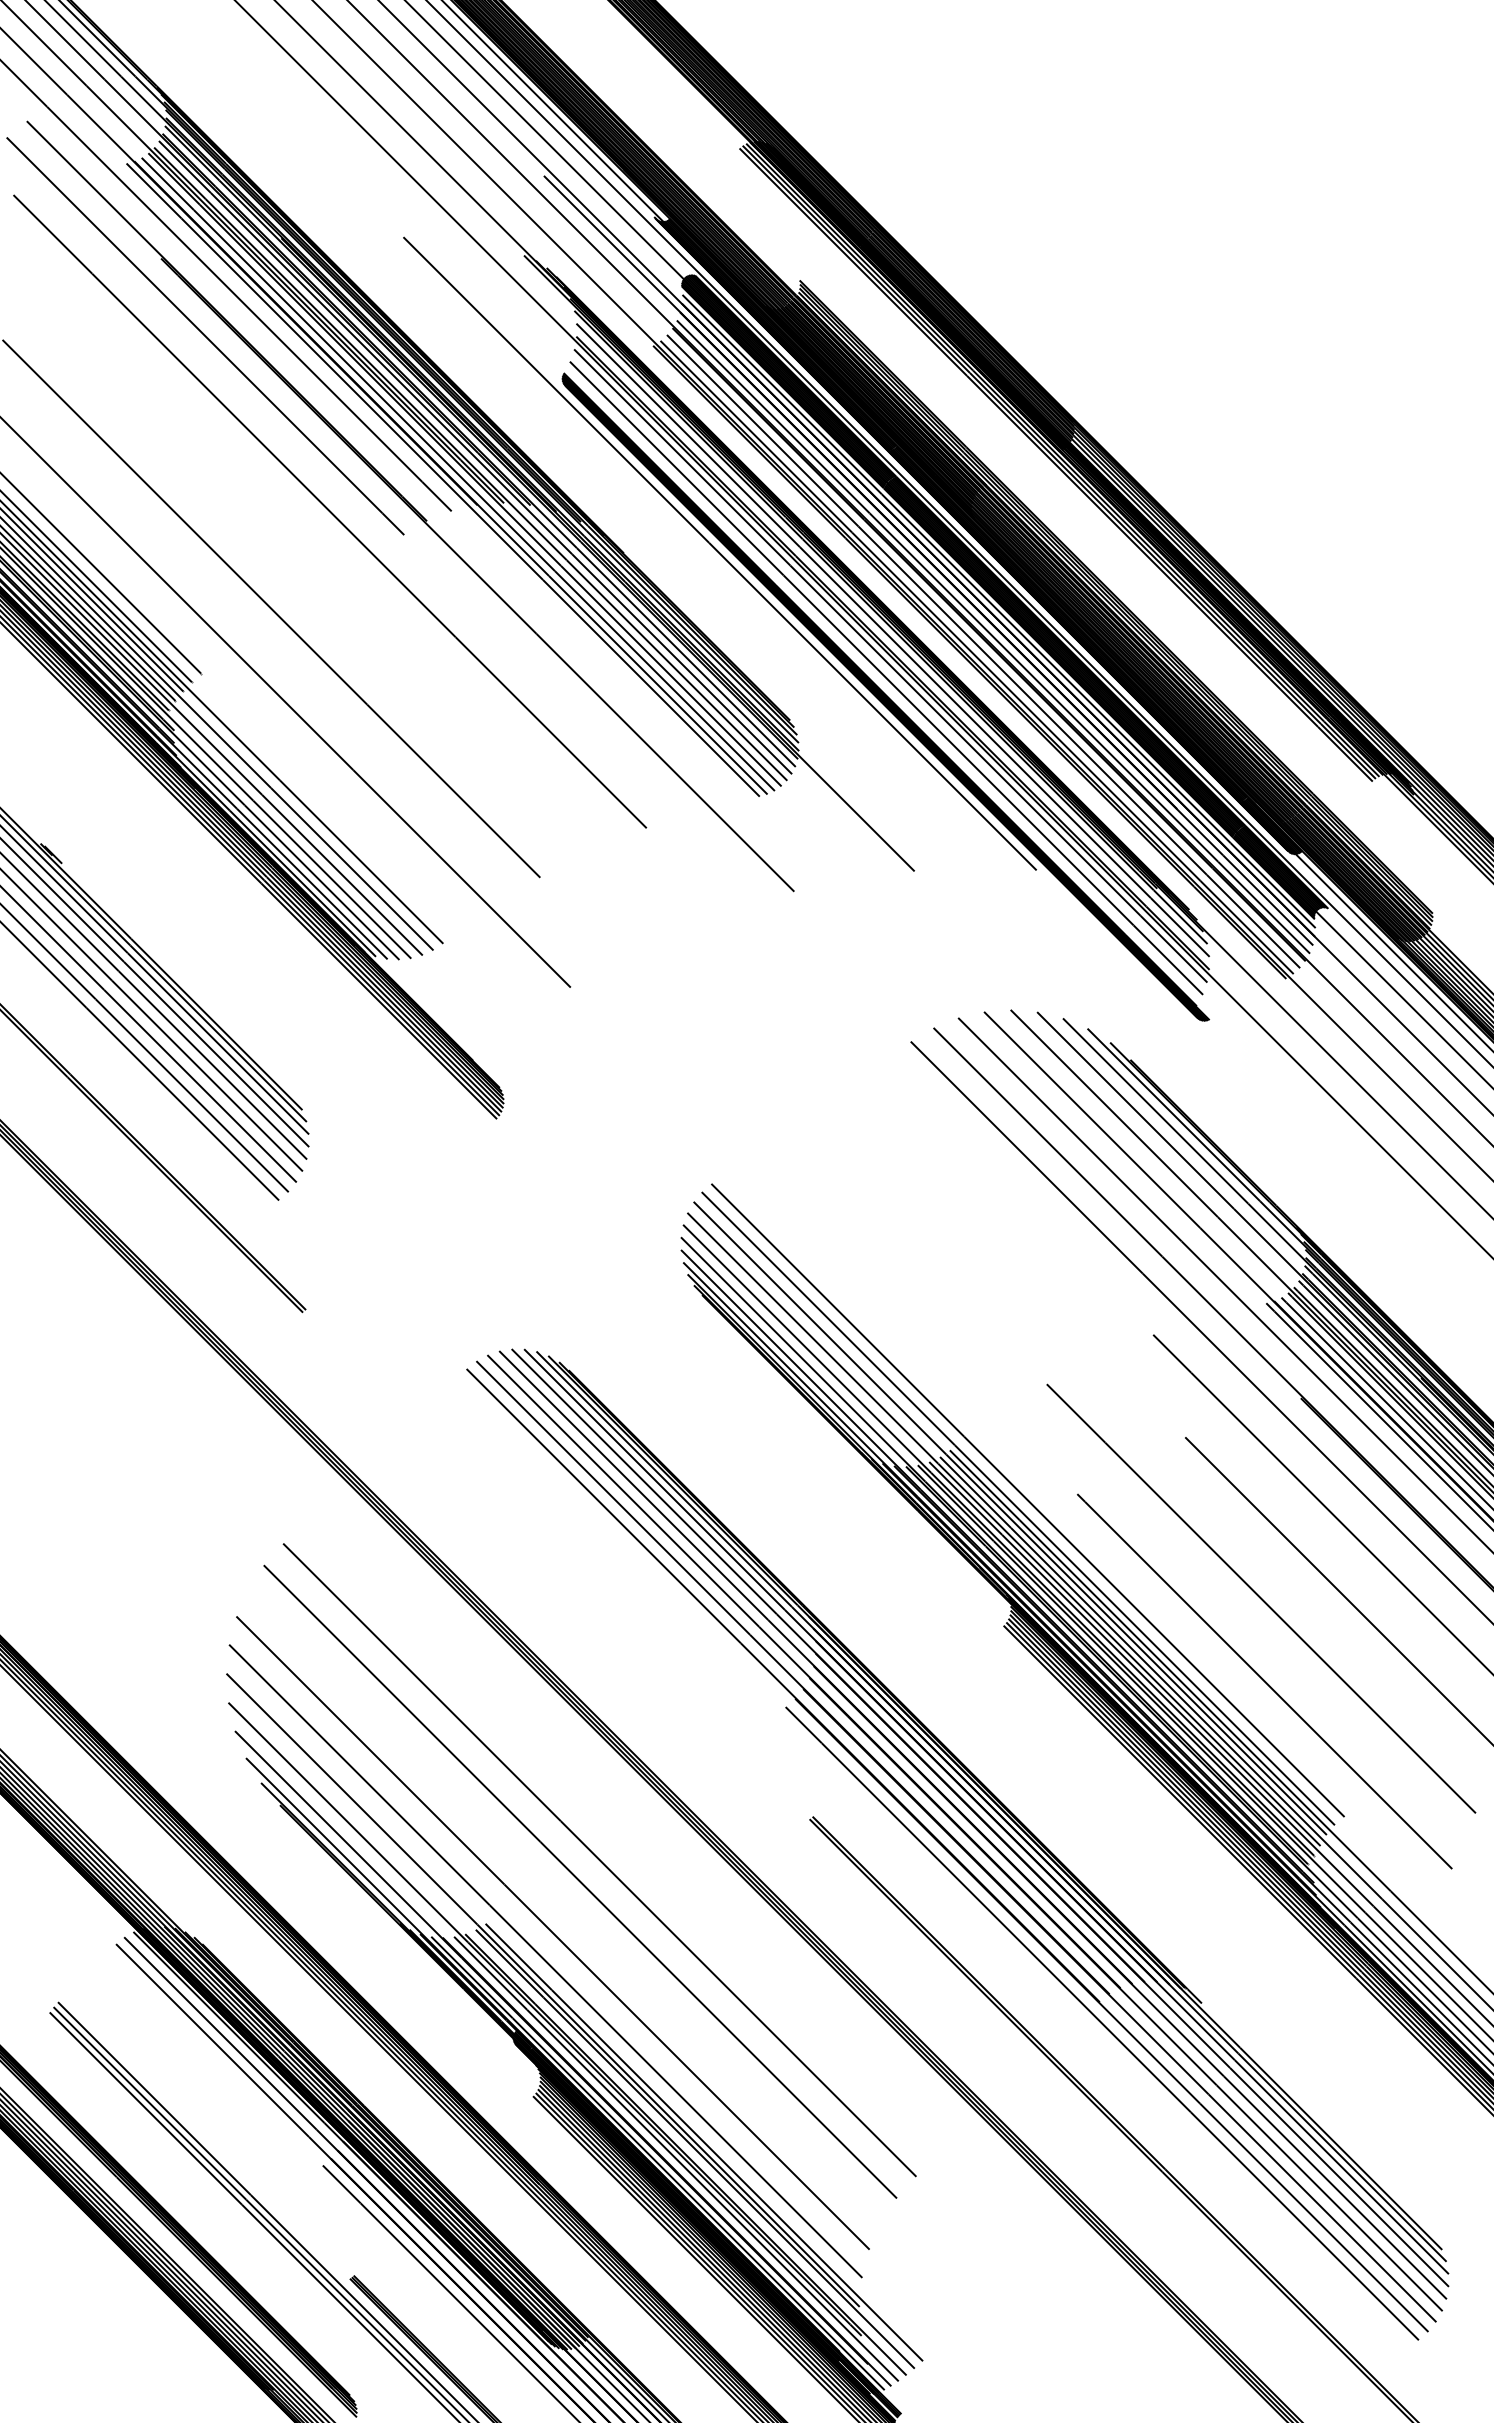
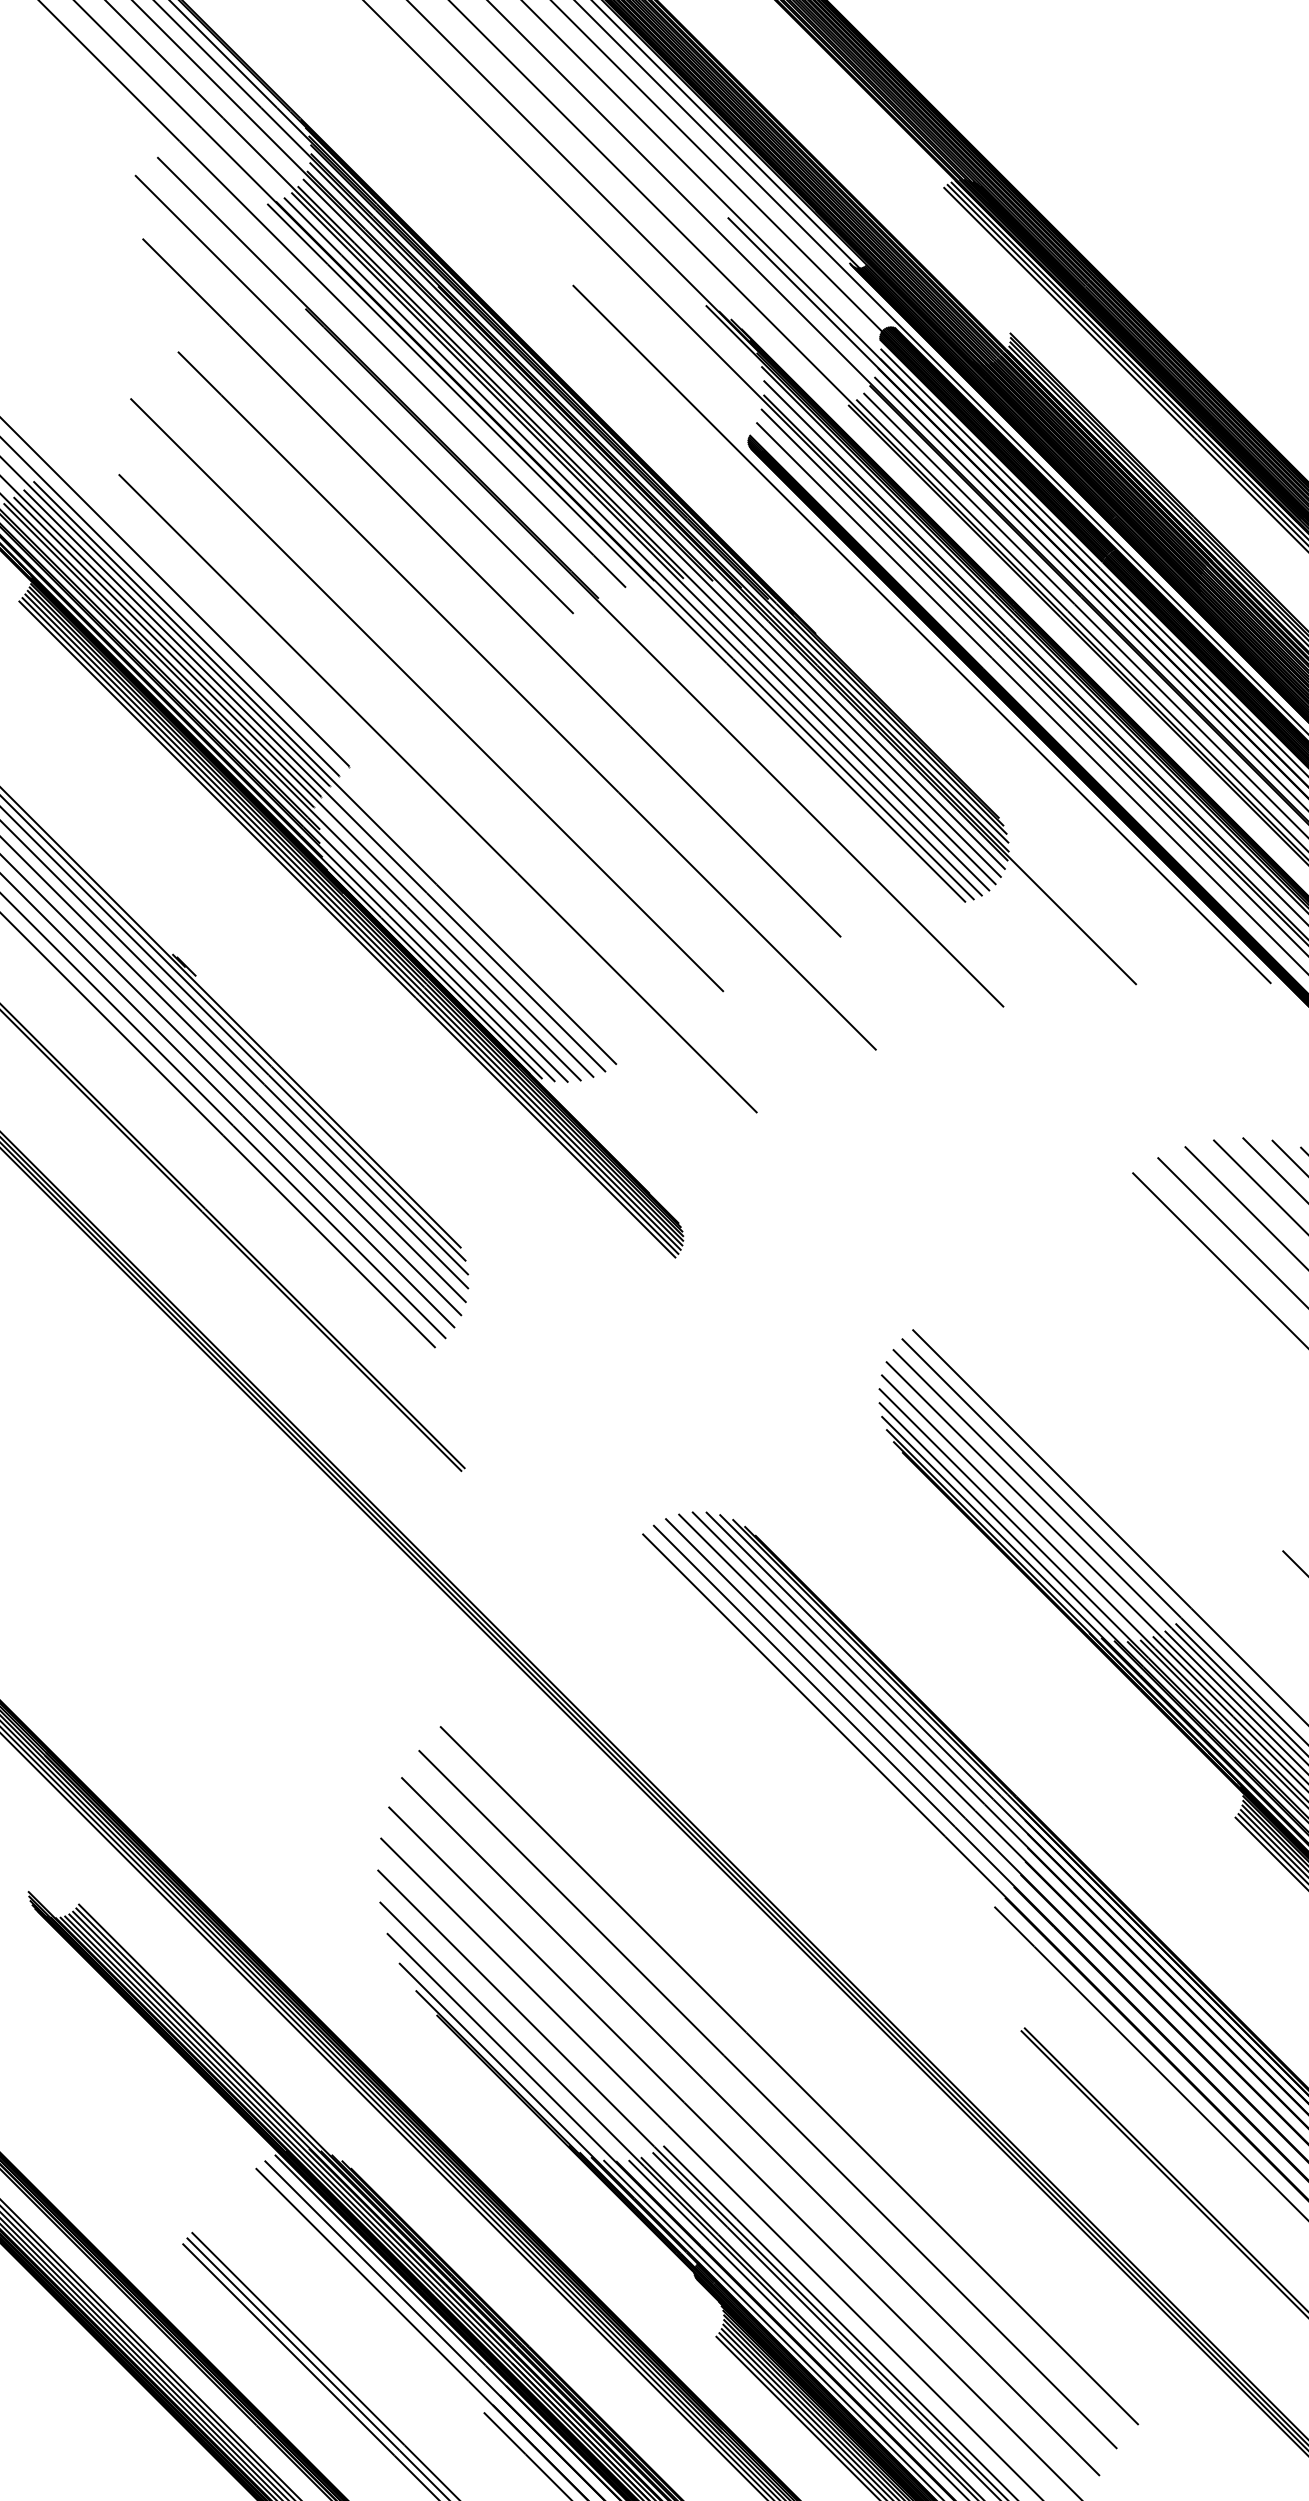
line: (362, 614) -> (527, 701), added
line: (564, 1906) -> (750, 2126), added

